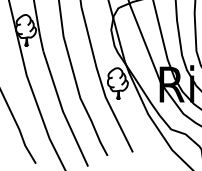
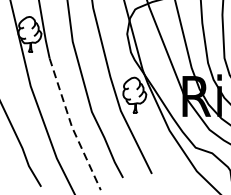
line: (62, 110) -> (71, 126), solid -> dashed

